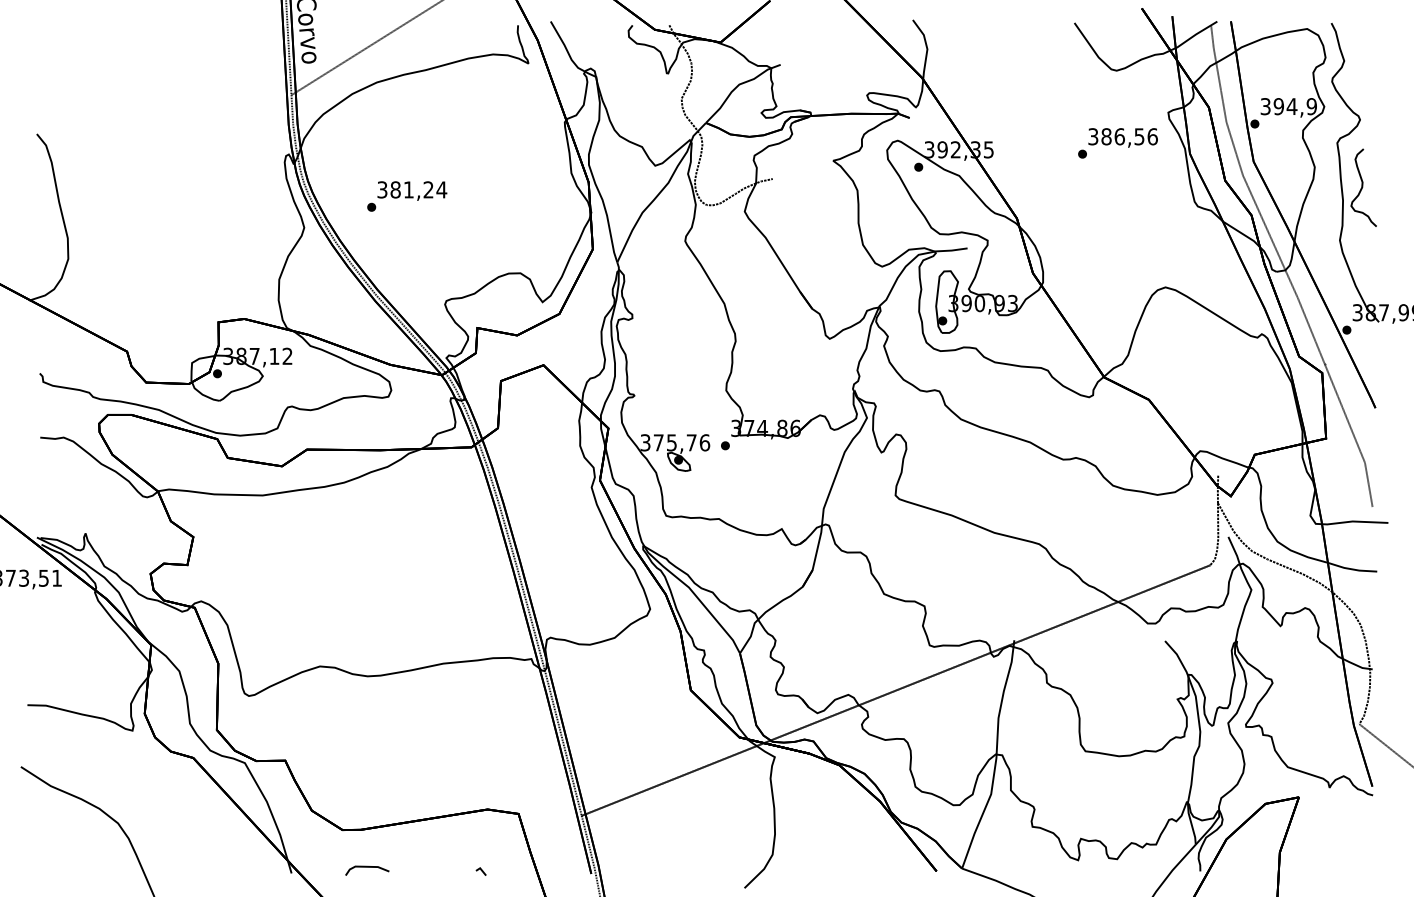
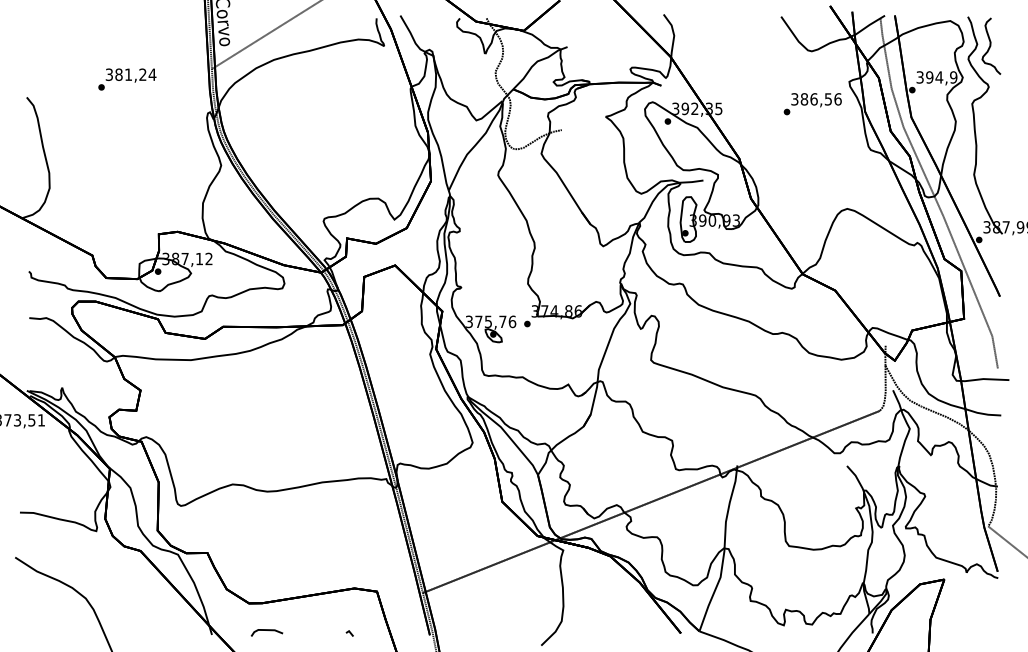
curve: (1363, 187) -> (991, 46), moved
text: (407, 196) -> (127, 79), moved

